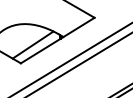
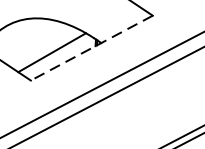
line: (57, 40) -> (91, 47), solid -> dashed

